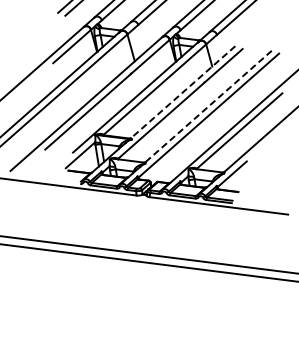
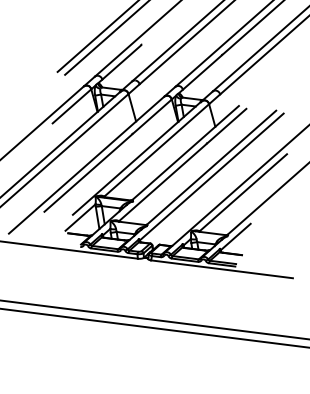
line: (183, 91) -> (185, 152), dashed -> solid
line: (208, 106) -> (211, 167), dashed -> solid

